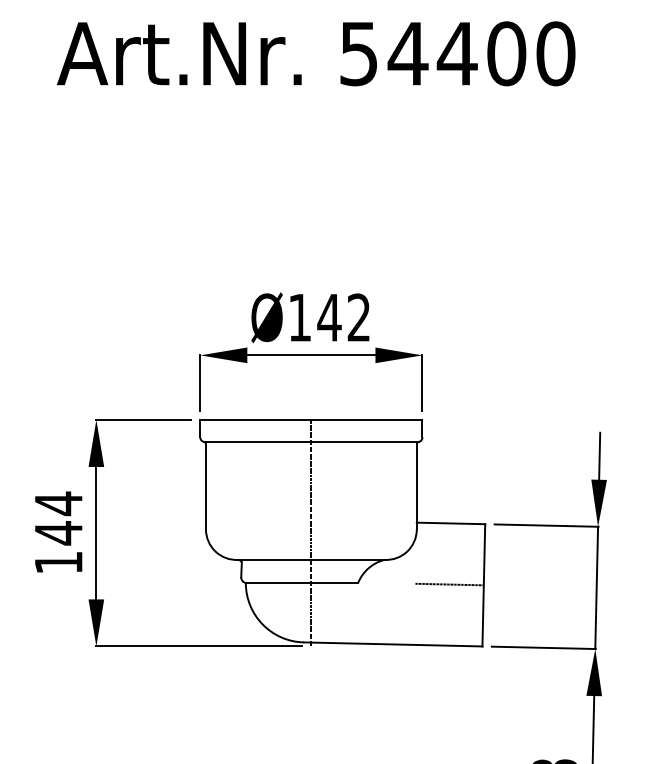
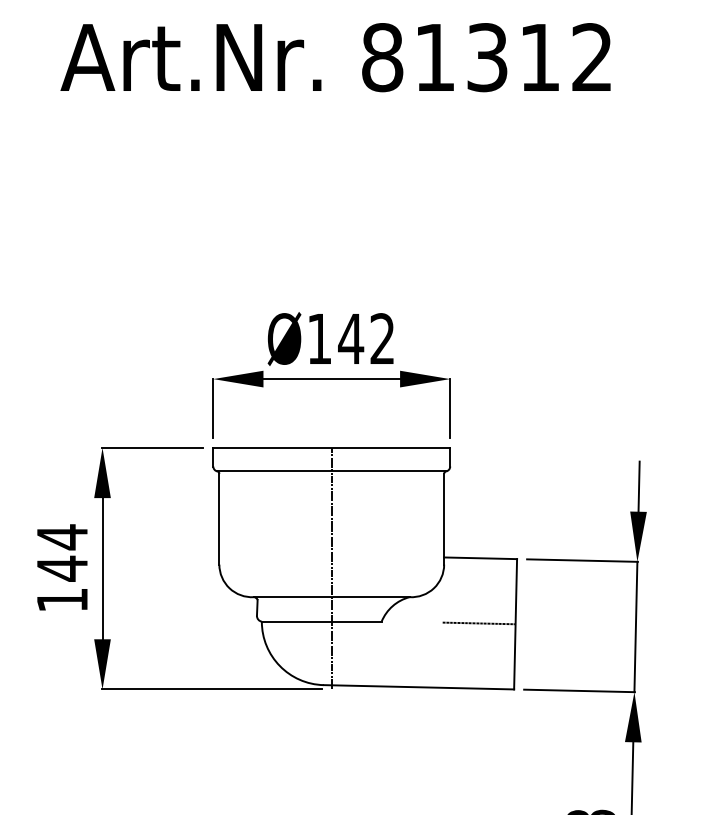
text: (457, 53) -> (487, 57), 54400 -> 81312

